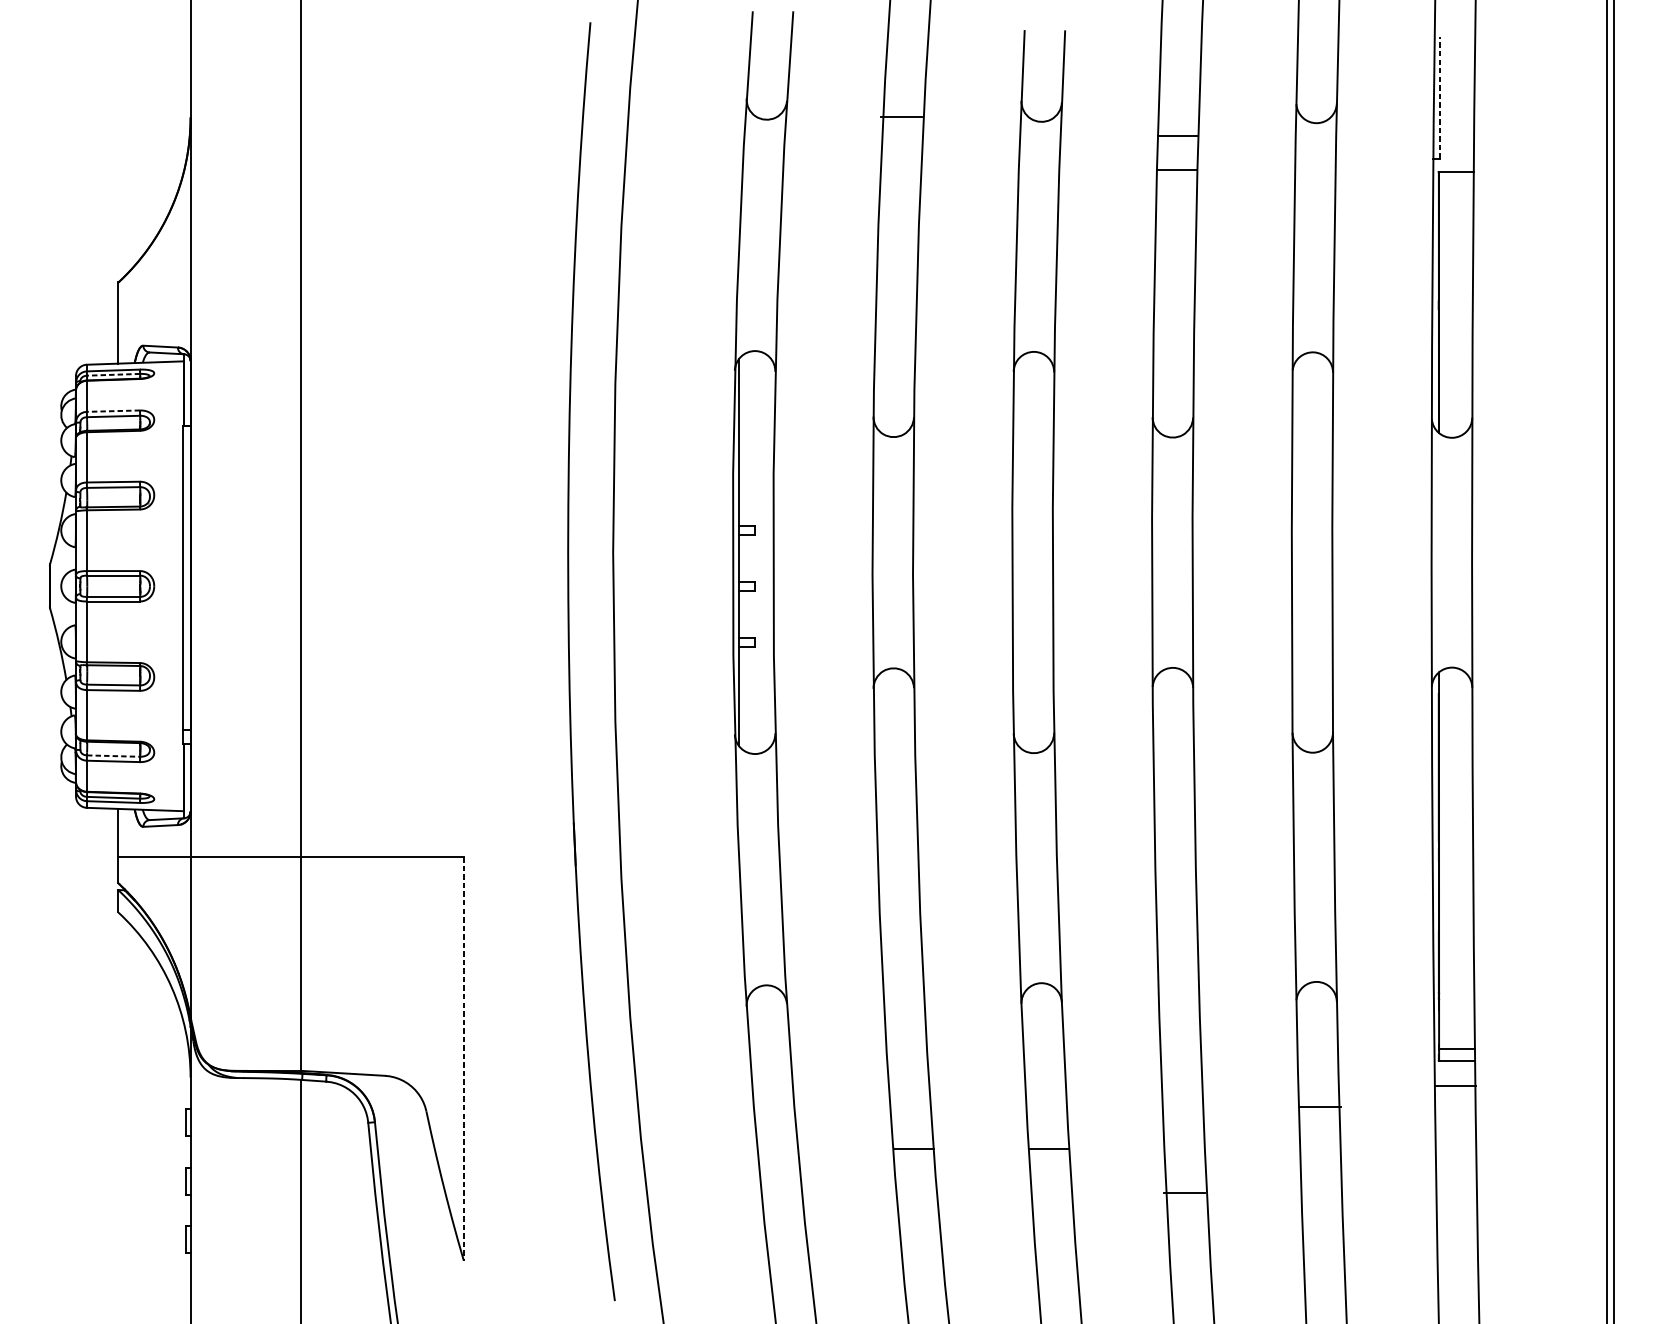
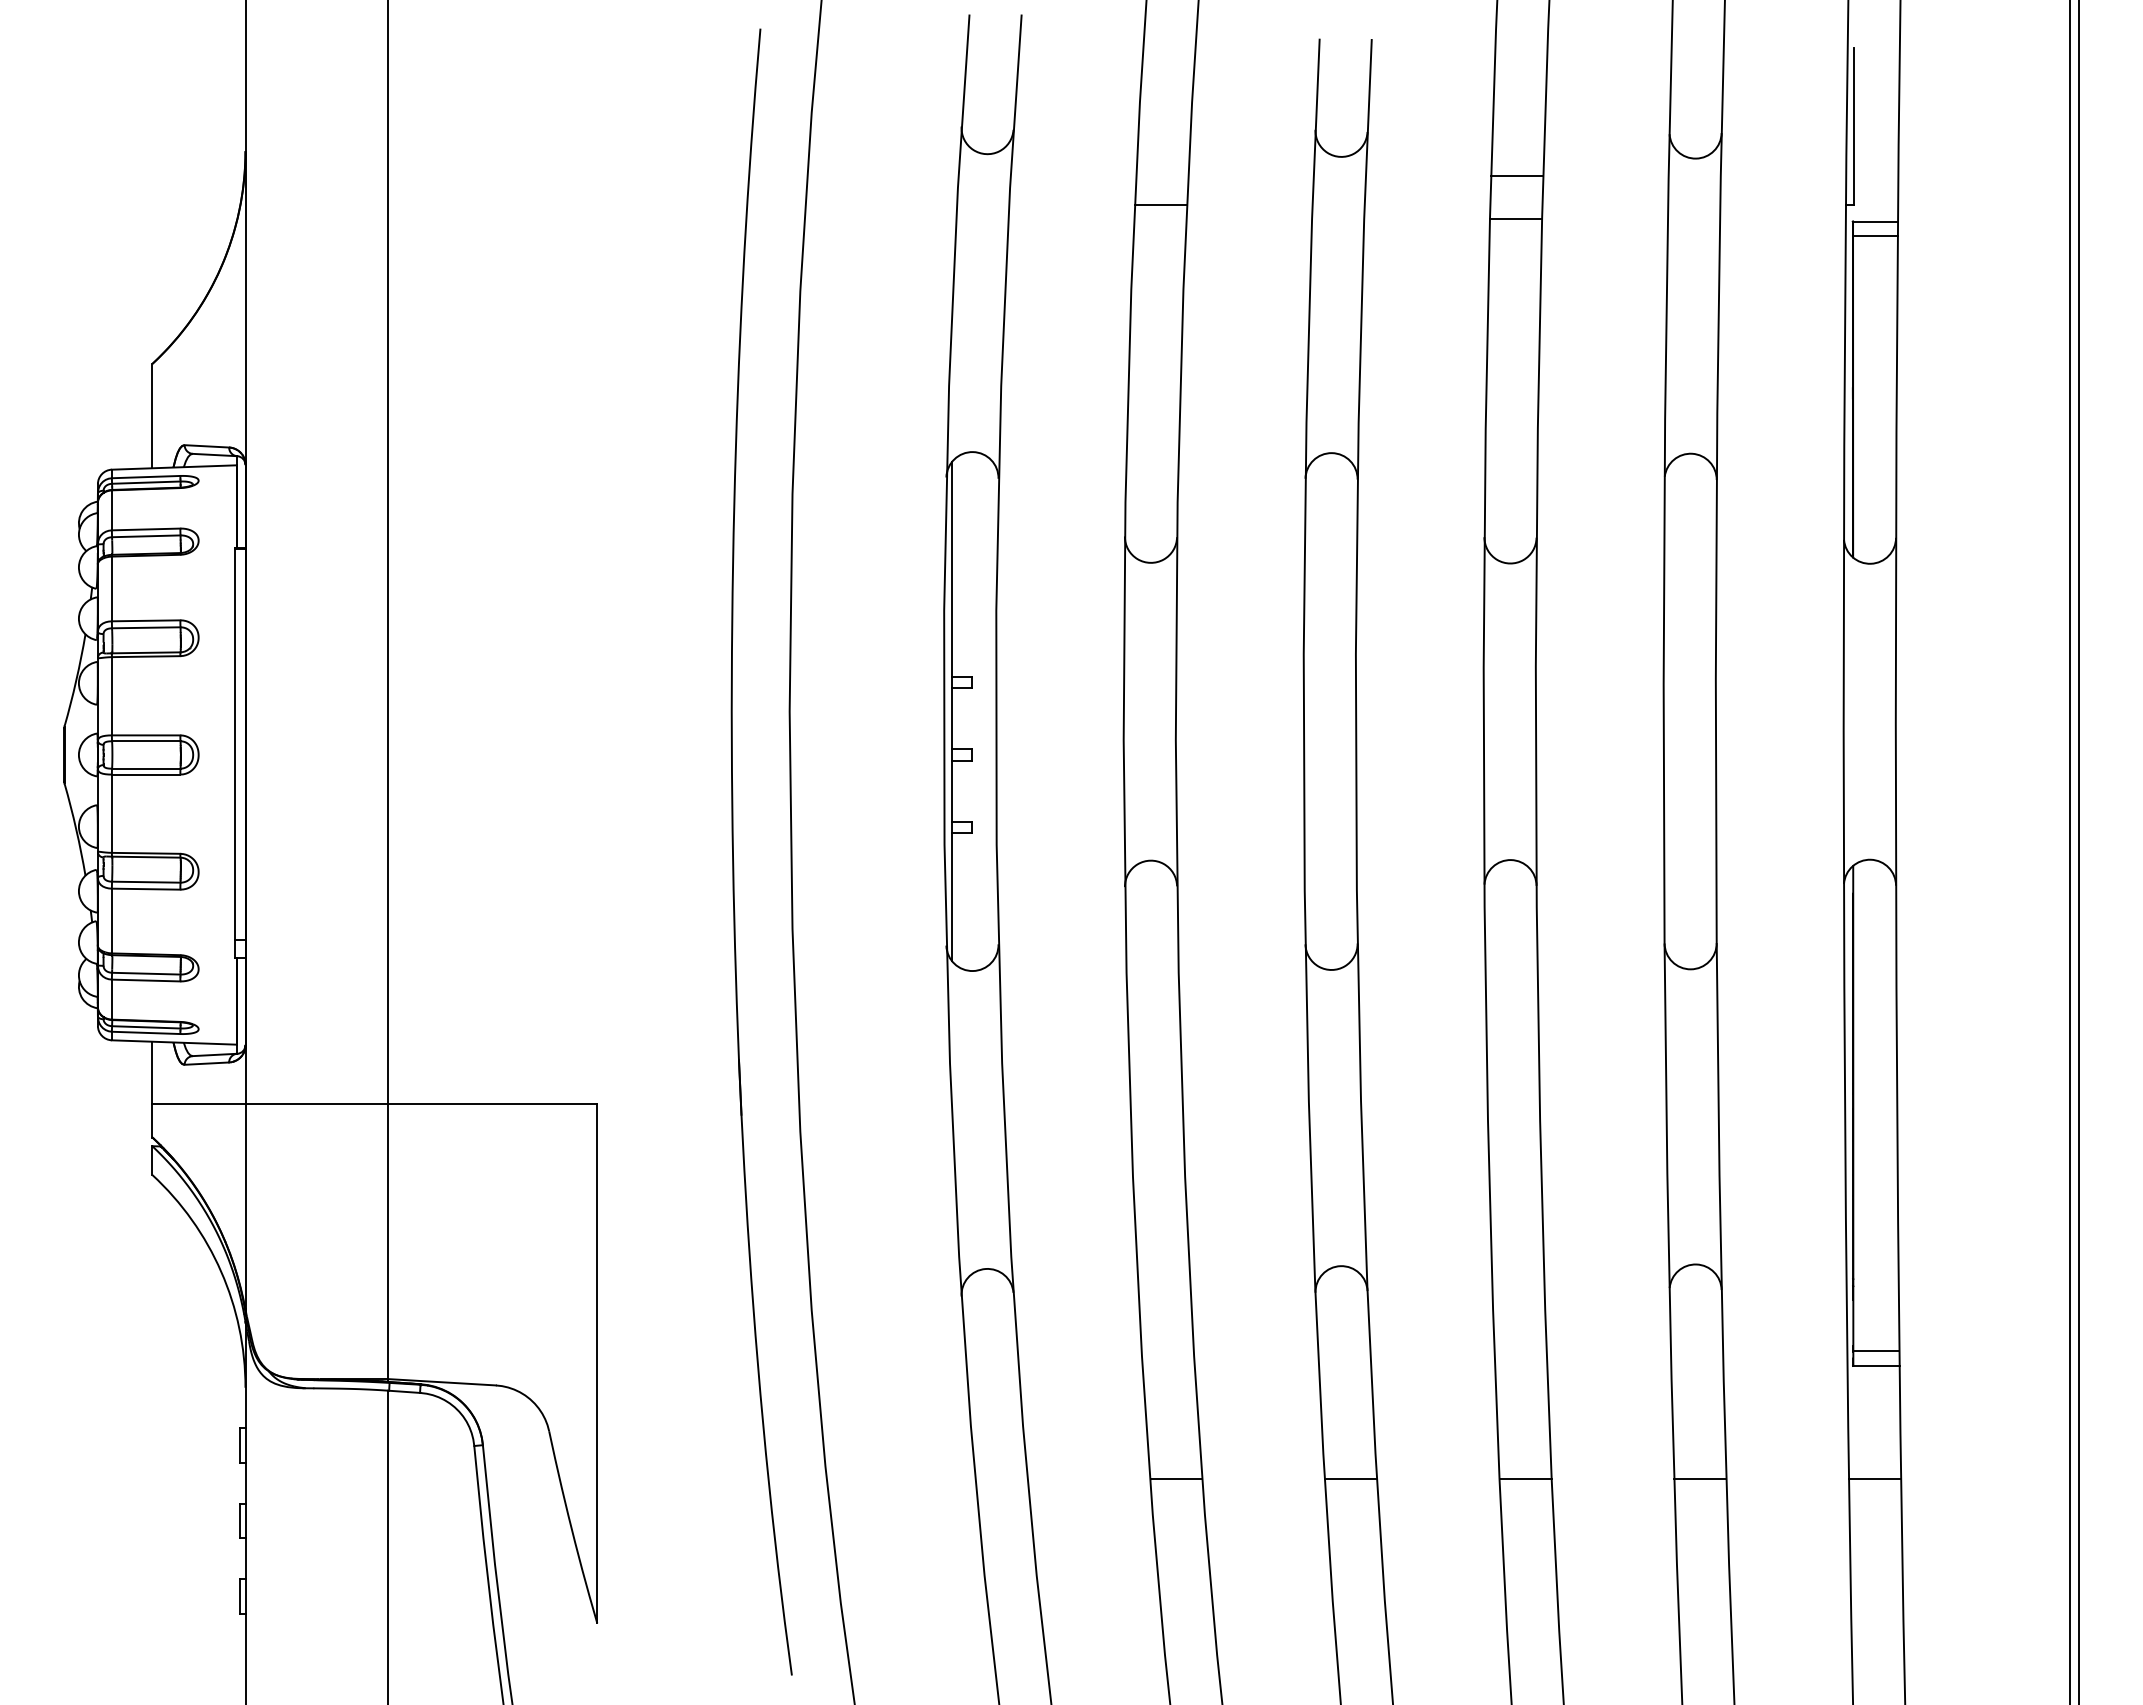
line: (1439, 97) -> (1854, 125), dashed -> solid
line: (901, 116) -> (1160, 204), moved
line: (1456, 183) -> (1875, 236), added
line: (112, 374) -> (145, 482), dashed -> solid
line: (112, 411) -> (145, 529), dashed -> solid
line: (113, 755) -> (146, 973), dashed -> solid
line: (463, 1058) -> (597, 1363), dashed -> solid
line: (1456, 1085) -> (1875, 1479), moved
line: (1320, 1107) -> (1700, 1479), moved
line: (1184, 1193) -> (1525, 1479), moved

